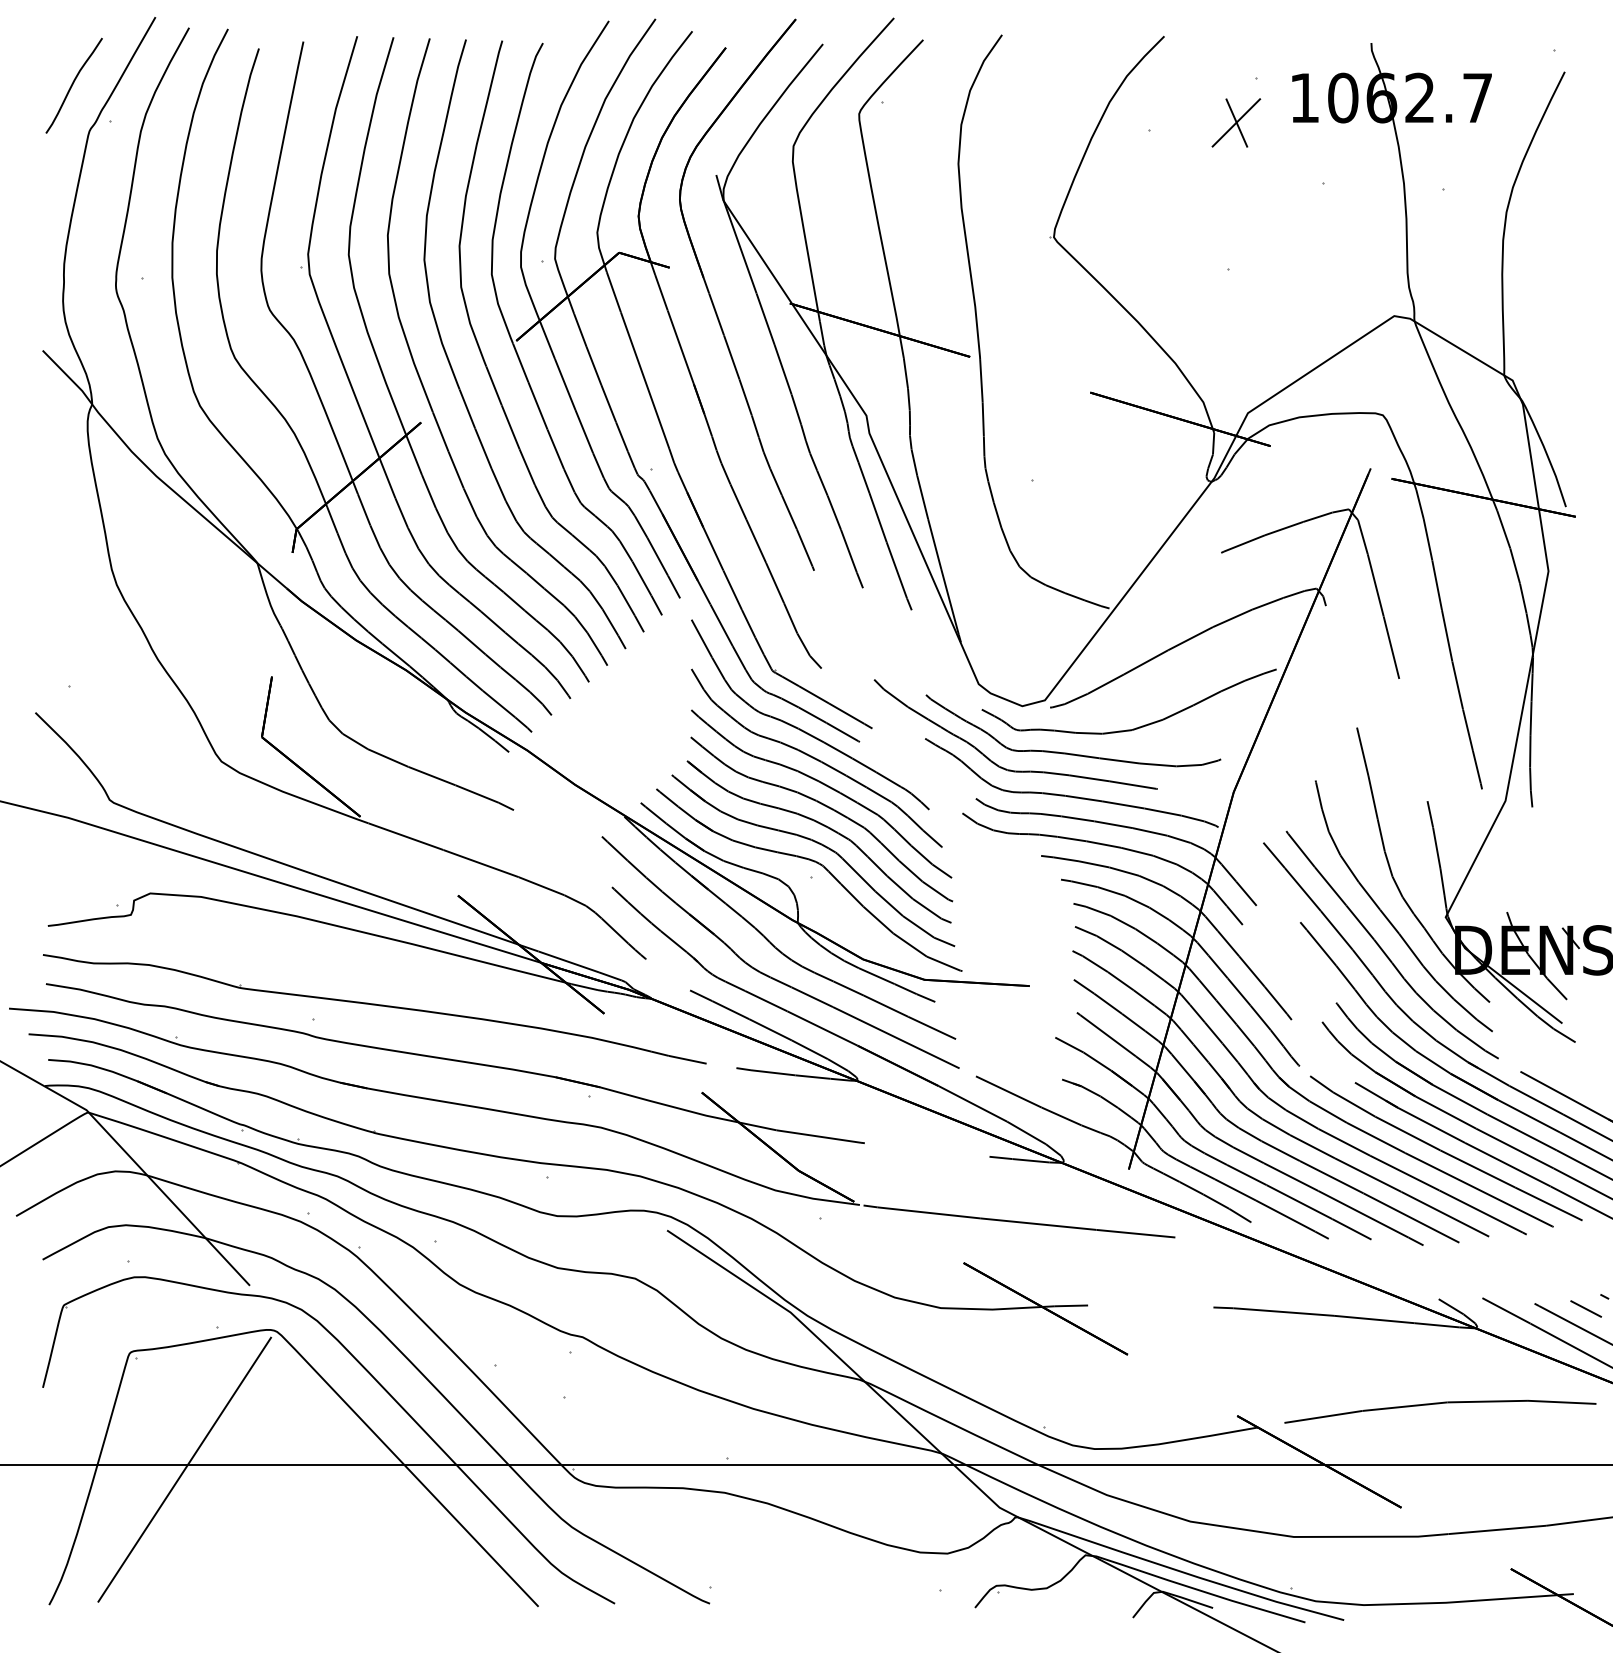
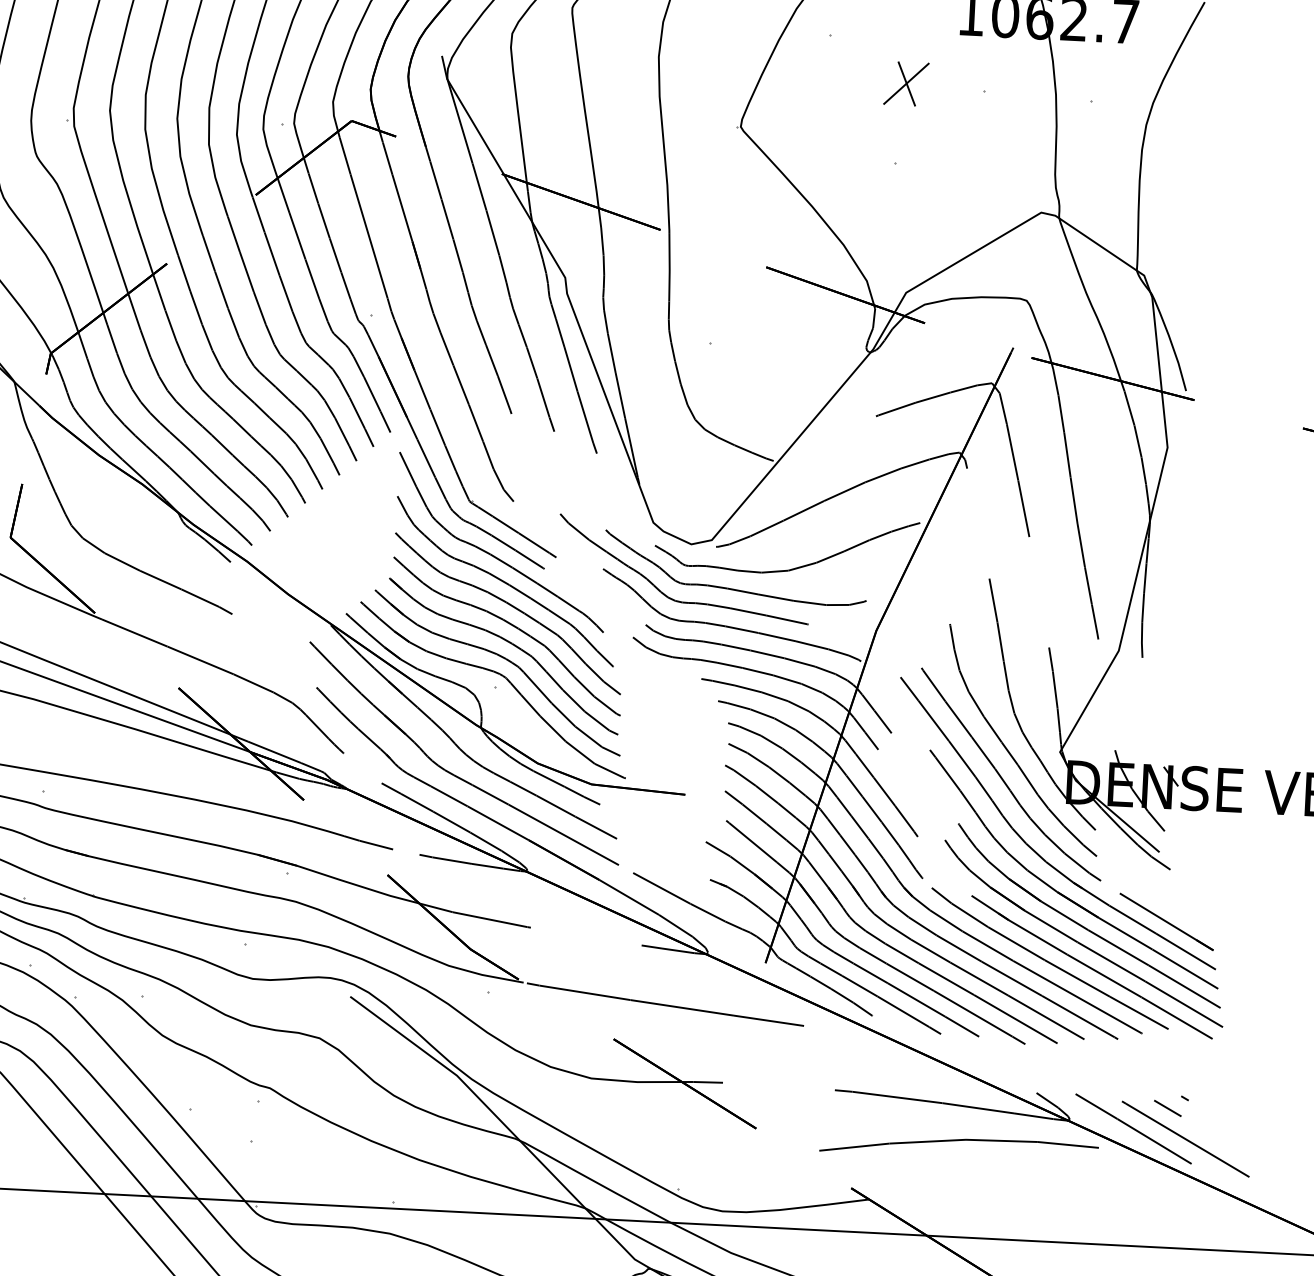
part: (1236, 122) -> (906, 83), moved
curve: (1439, 1404) -> (958, 1141), moved

